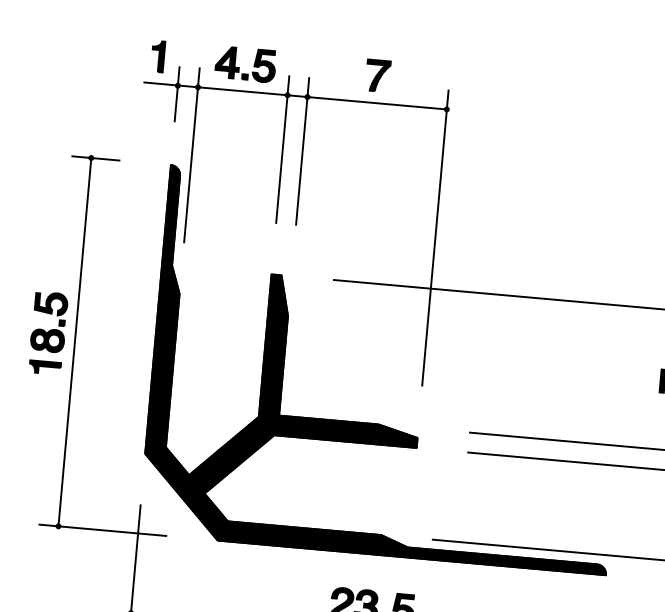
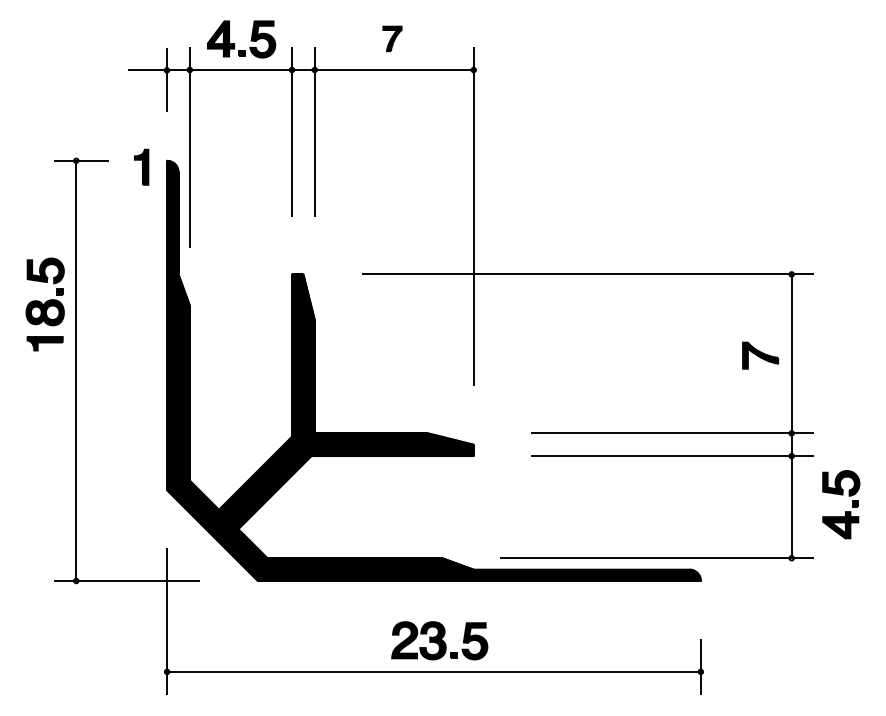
part: (158, 55) -> (141, 166), moved
part: (378, 75) -> (392, 38), size x0.7
part: (47, 333) -> (44, 304), moved

